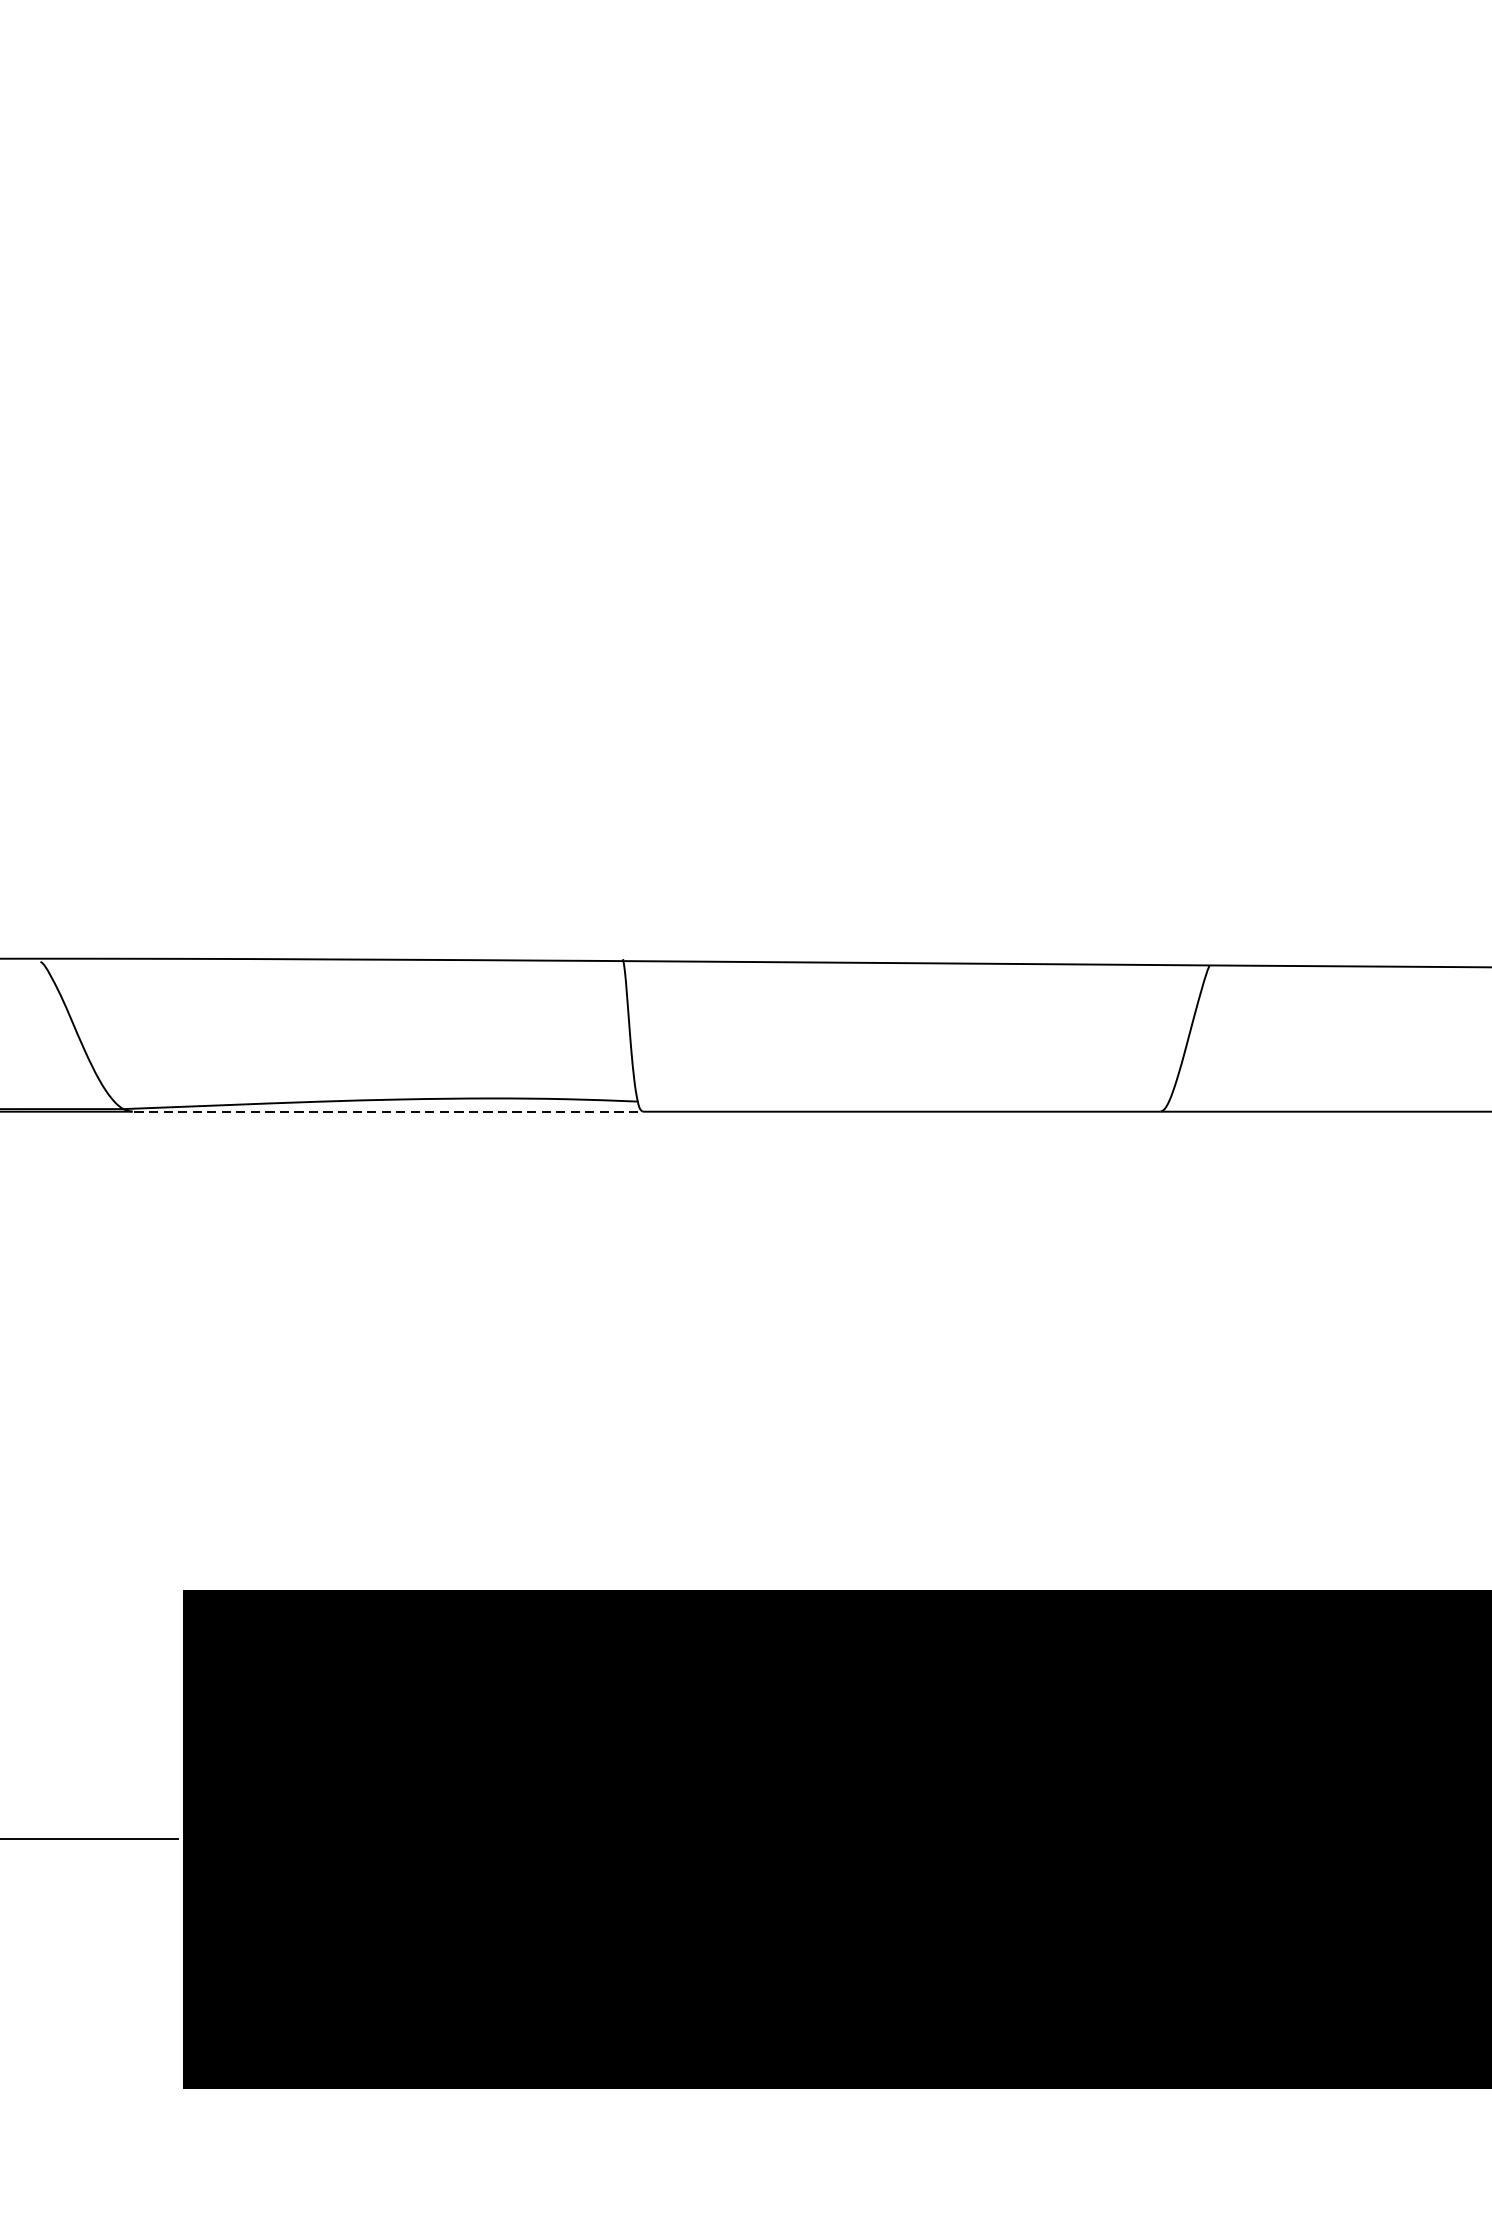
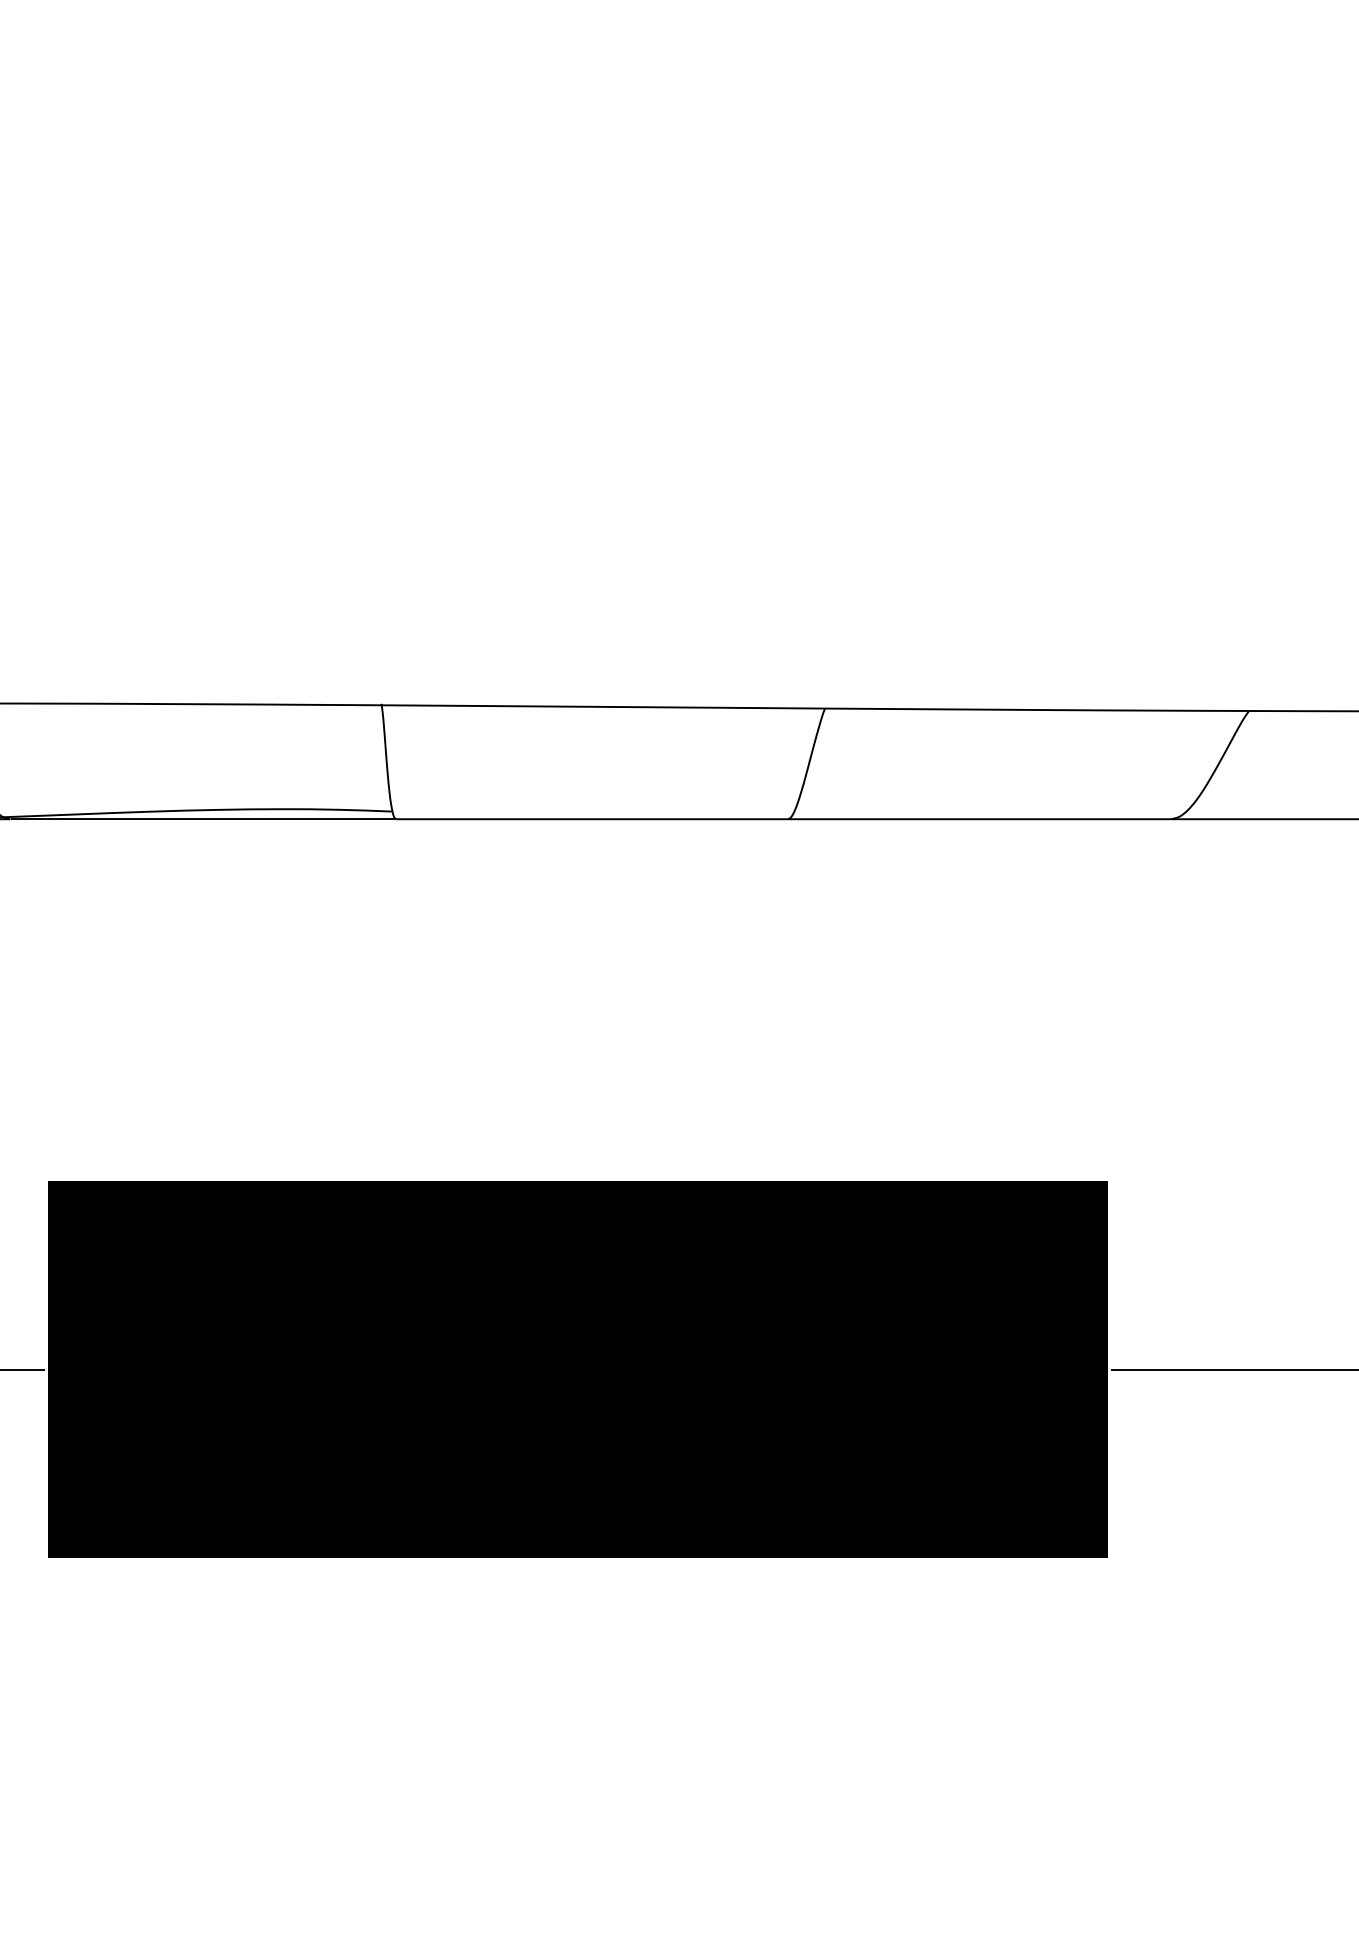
line: (387, 1112) -> (203, 819), dashed -> solid

